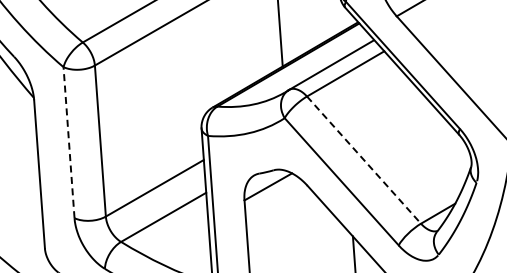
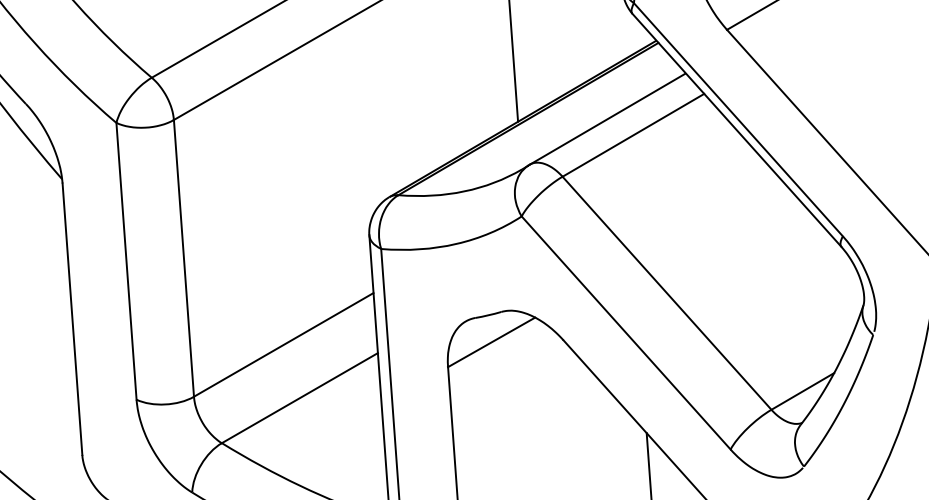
line: (69, 142) -> (127, 260), dashed -> solid
line: (364, 160) -> (667, 293), dashed -> solid

